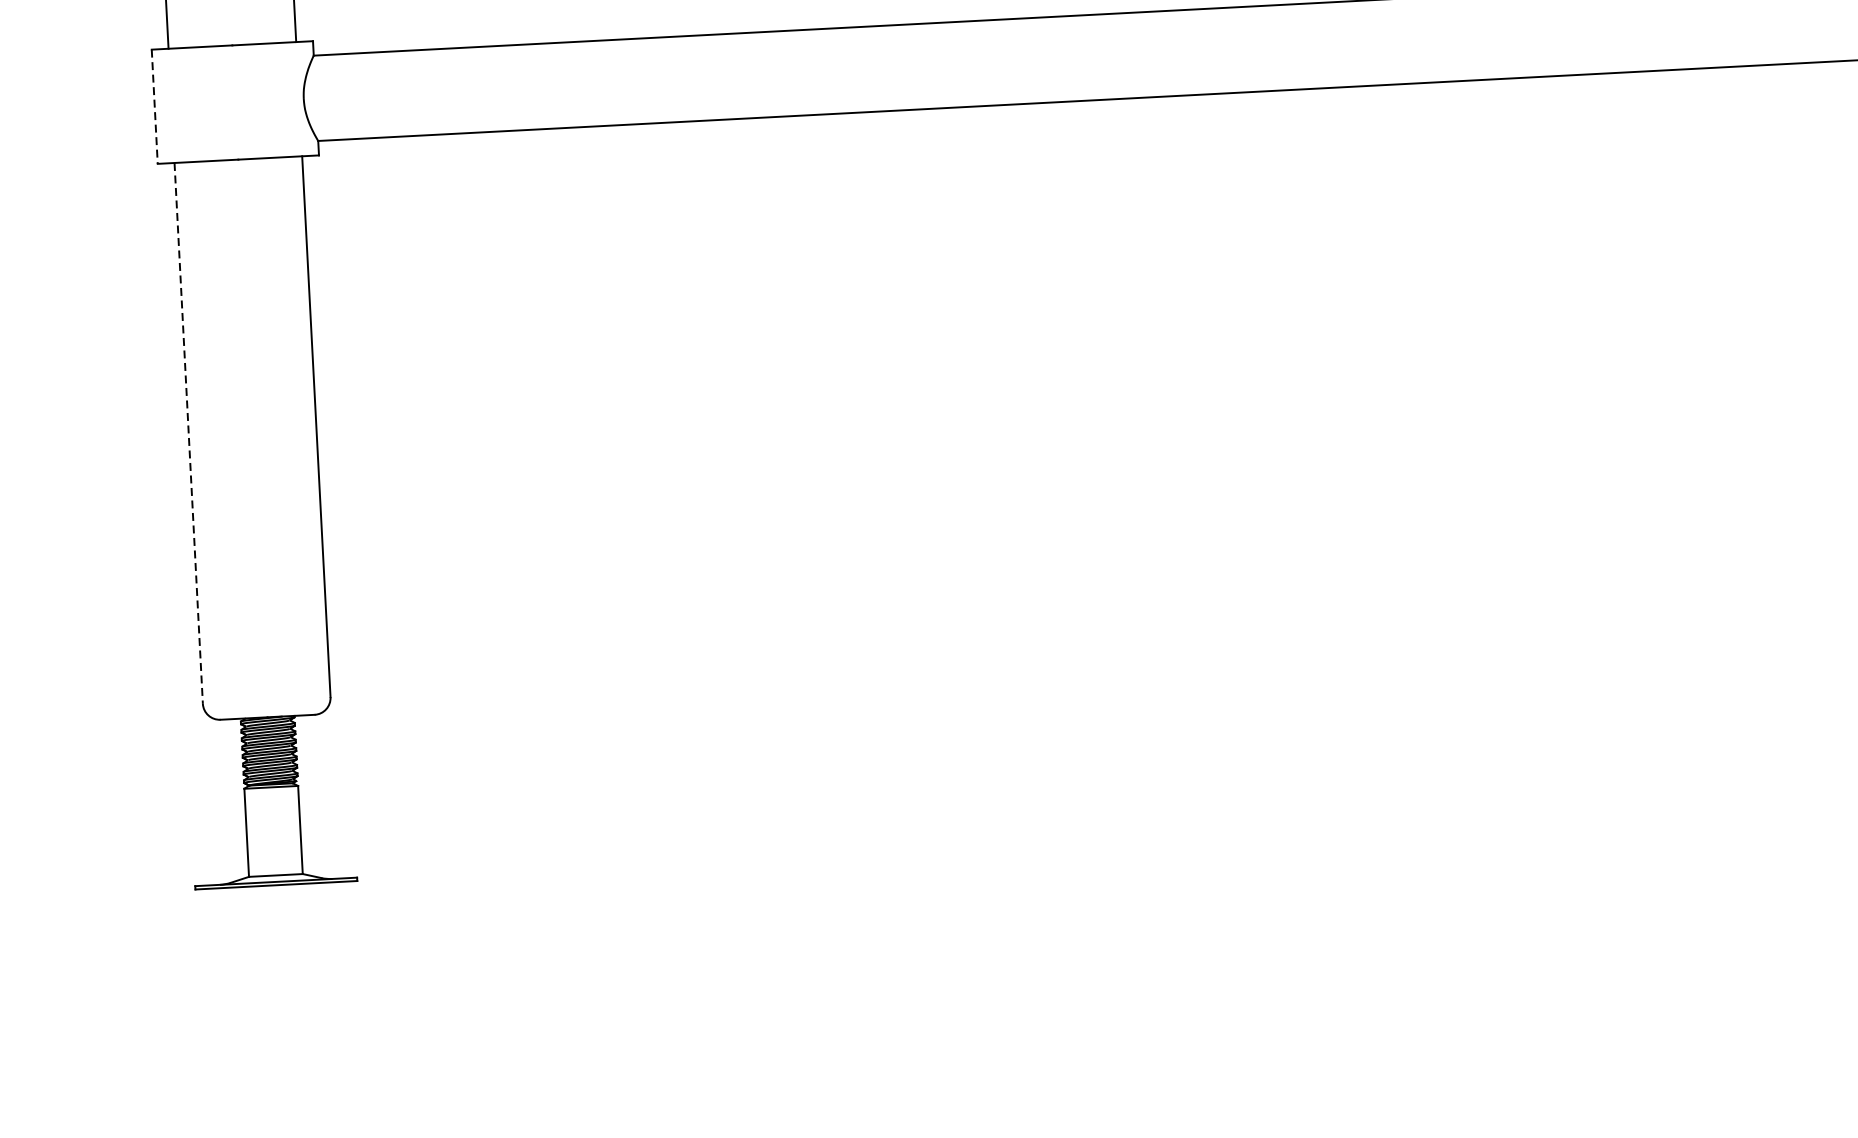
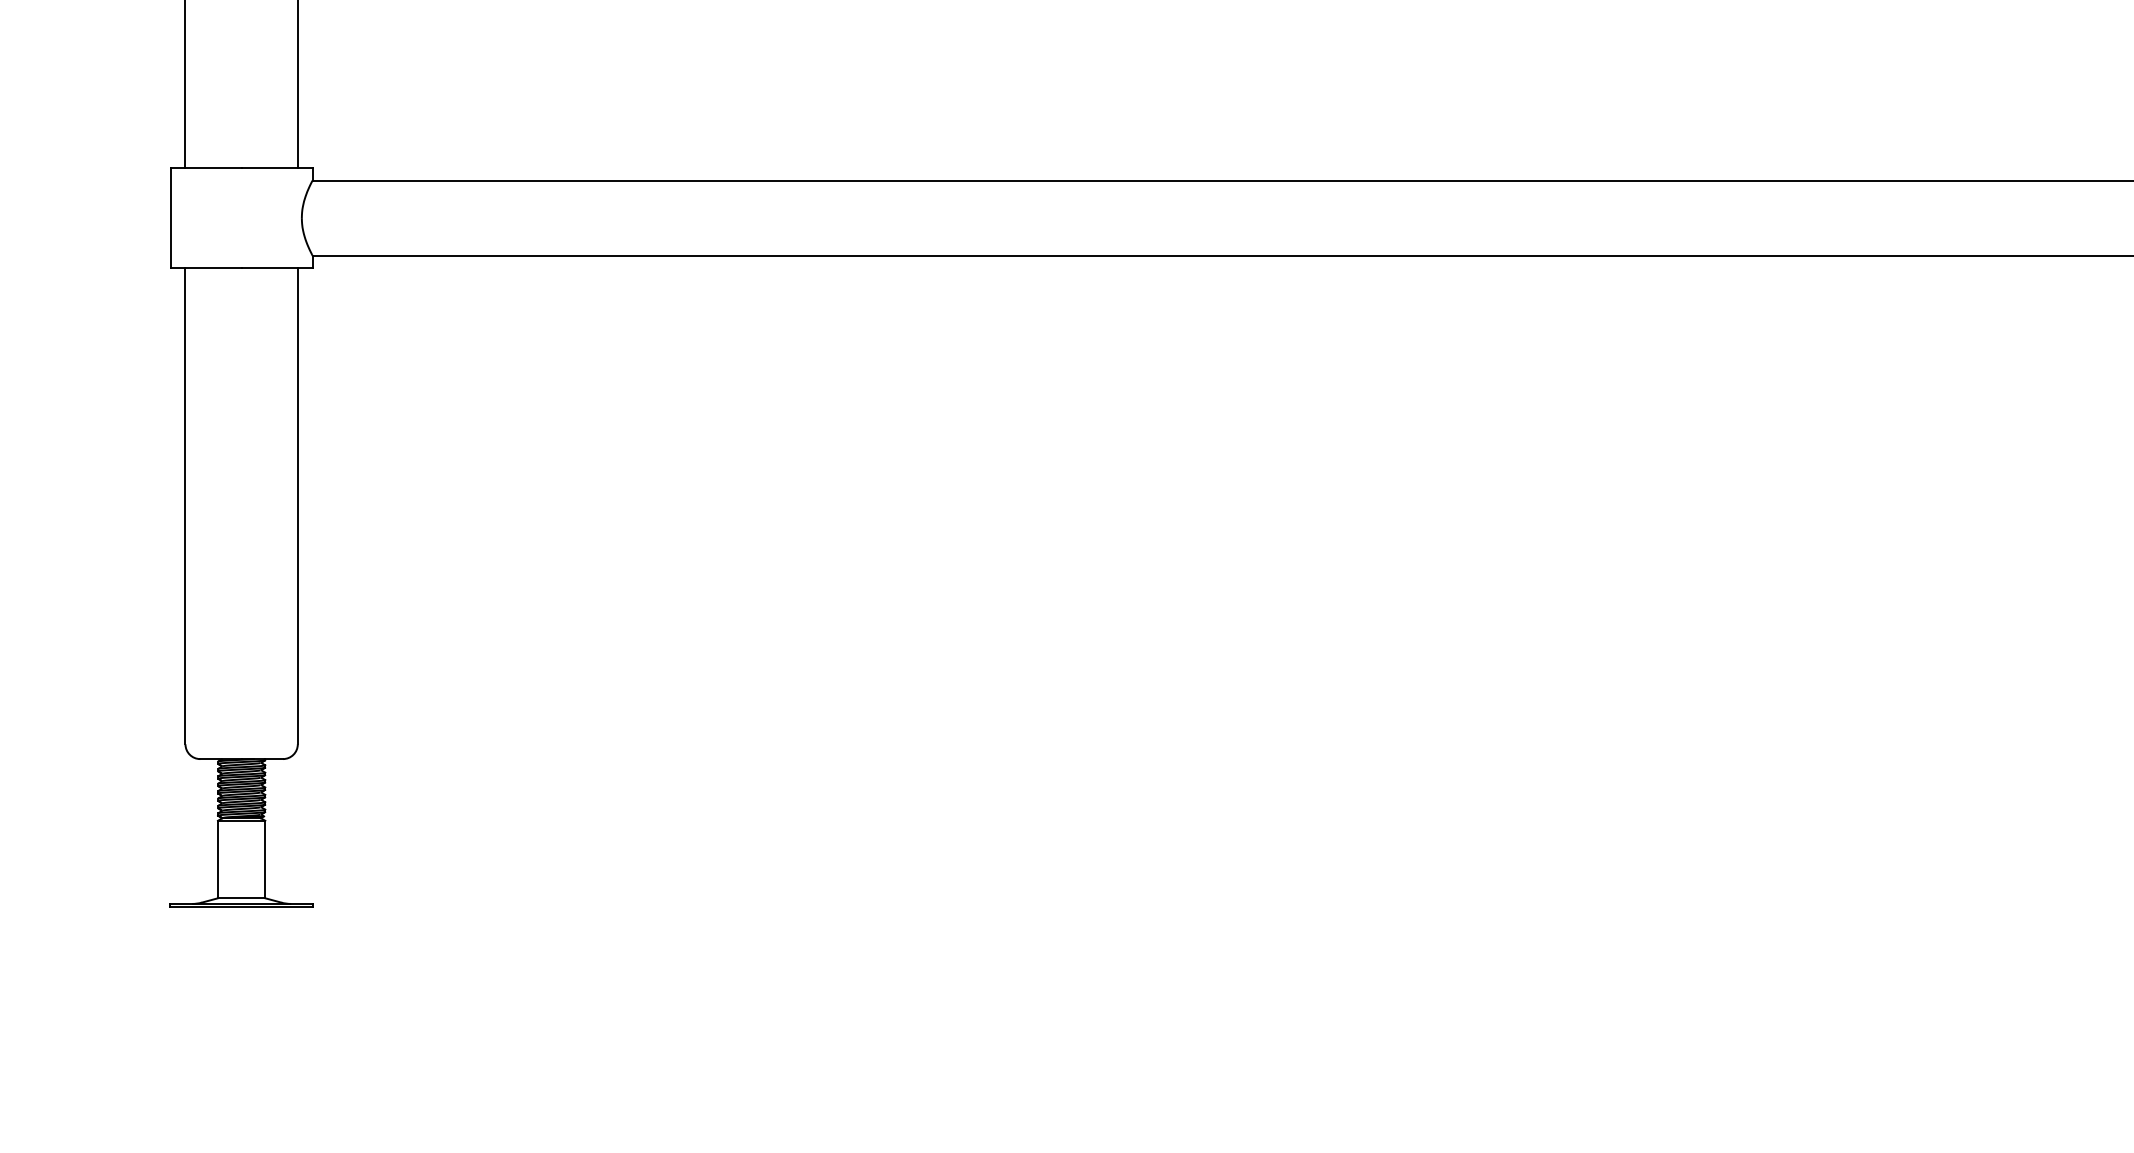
line: (154, 107) -> (170, 218), dashed -> solid
line: (188, 433) -> (185, 506), dashed -> solid

